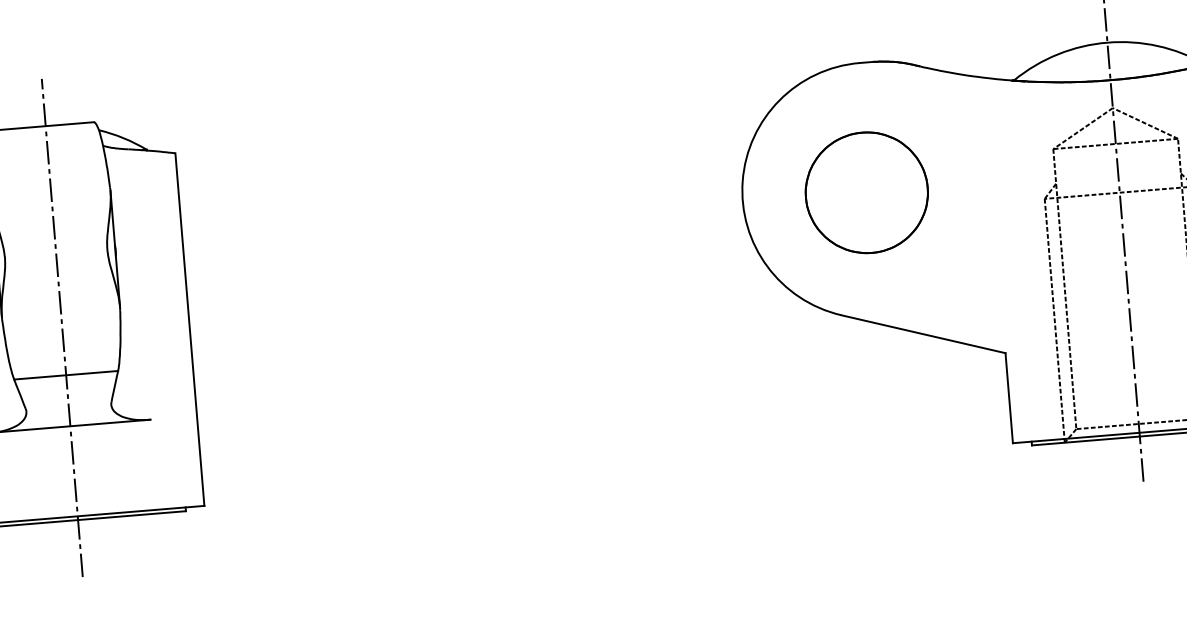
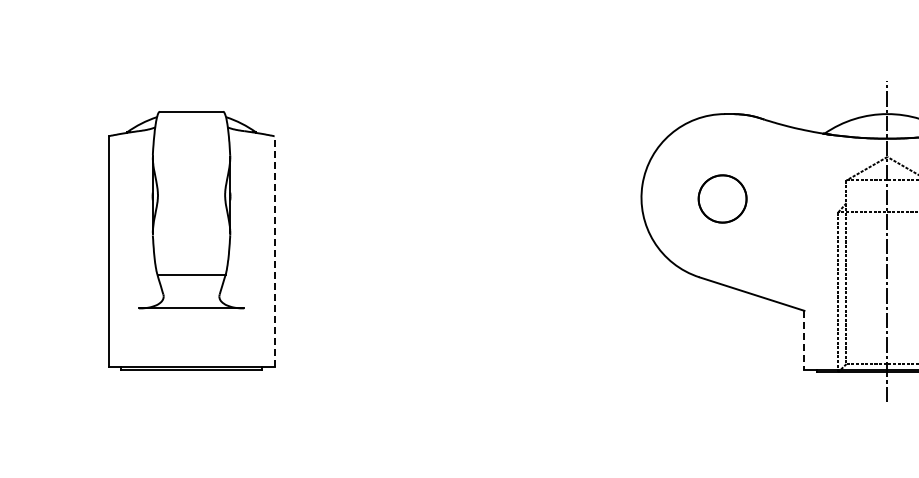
part: (866, 192) -> (722, 198), size x0.6
line: (62, 327) -> (191, 243), removed
line: (189, 329) -> (274, 251), solid -> dashed
line: (1009, 398) -> (804, 340), solid -> dashed

